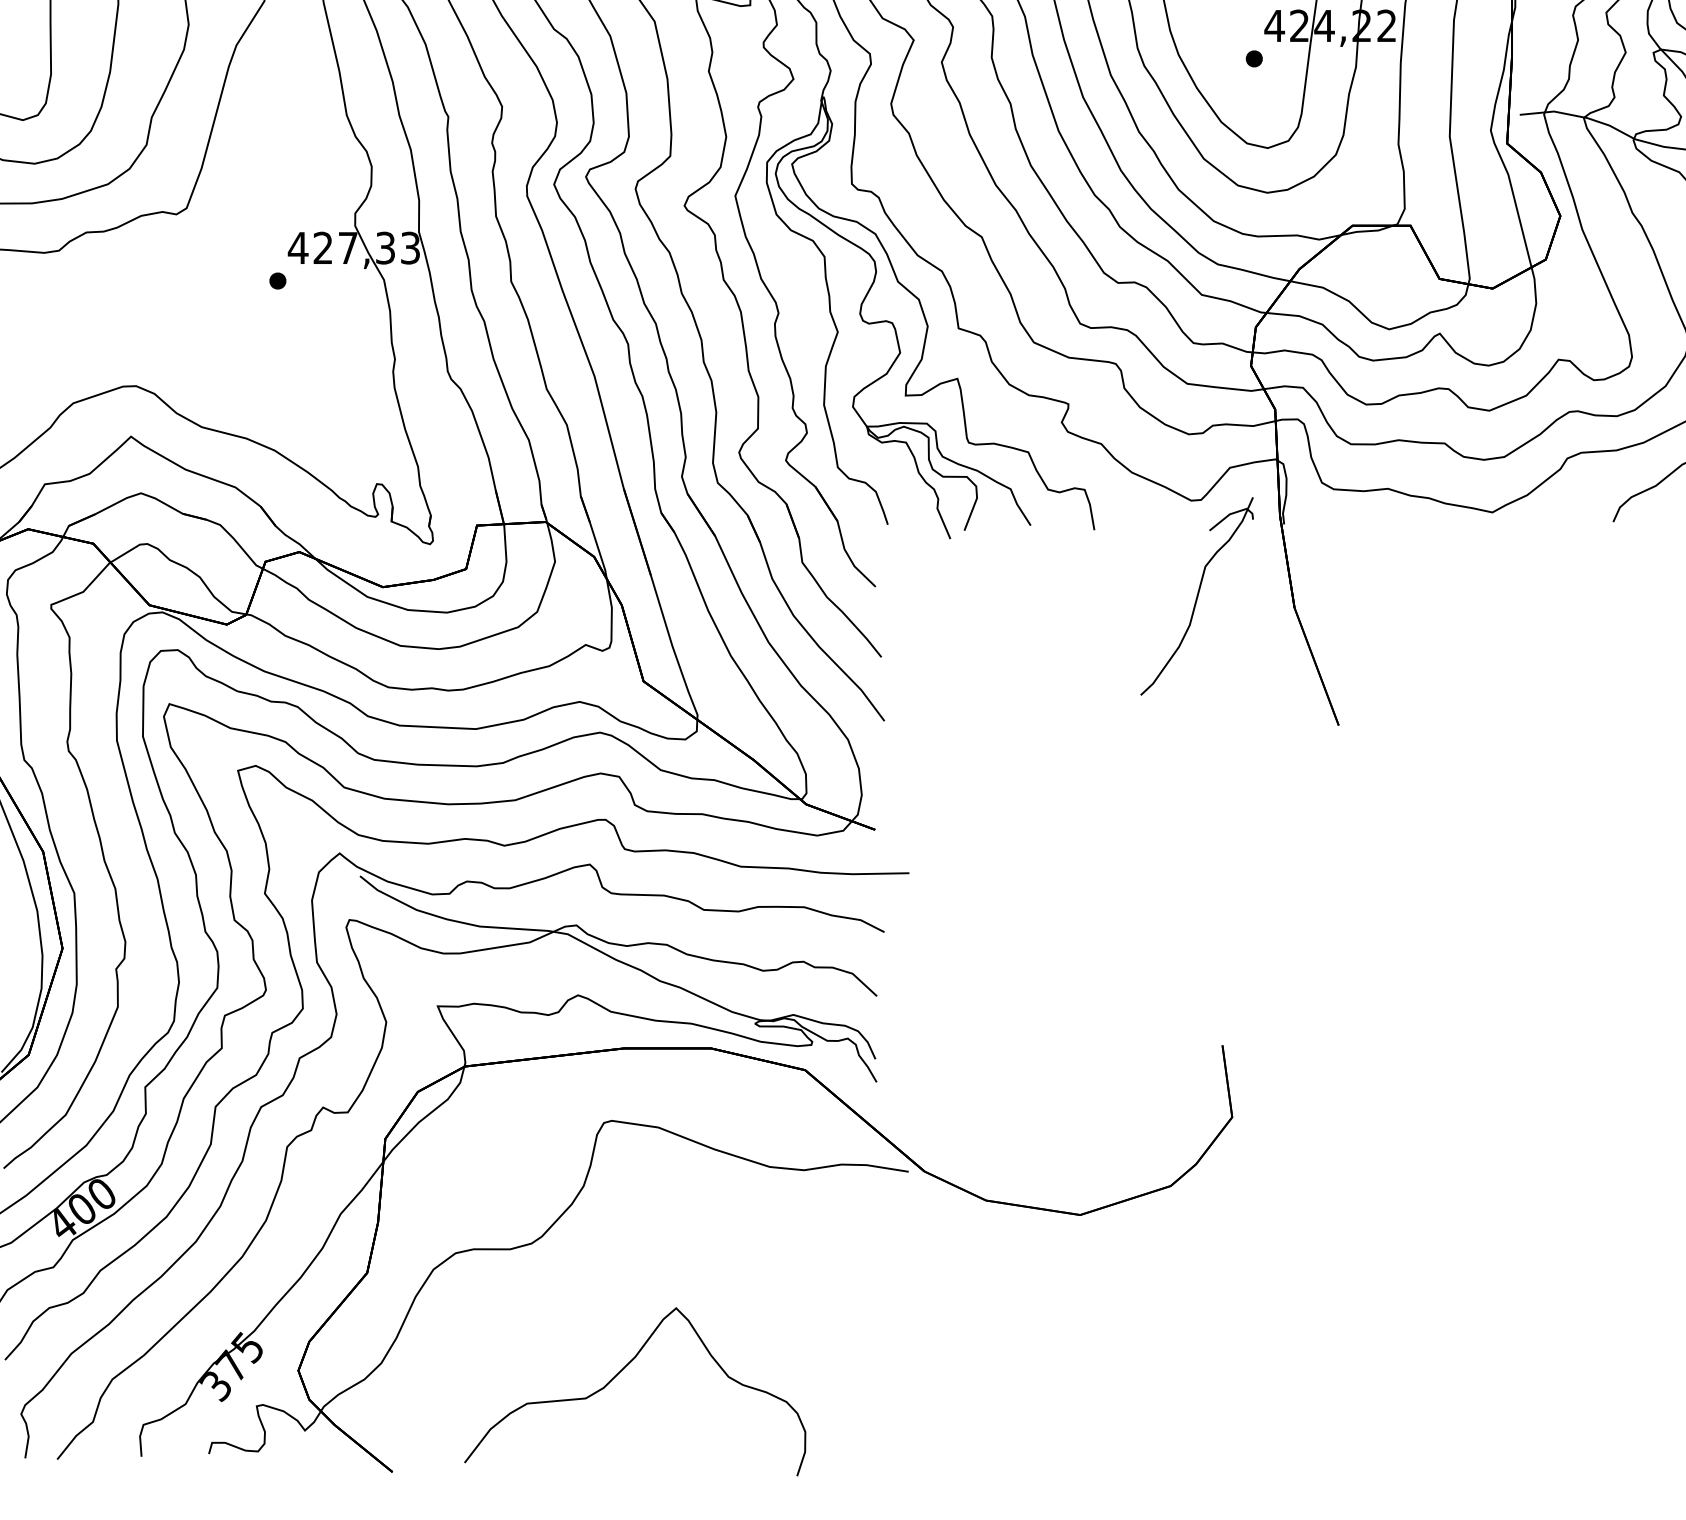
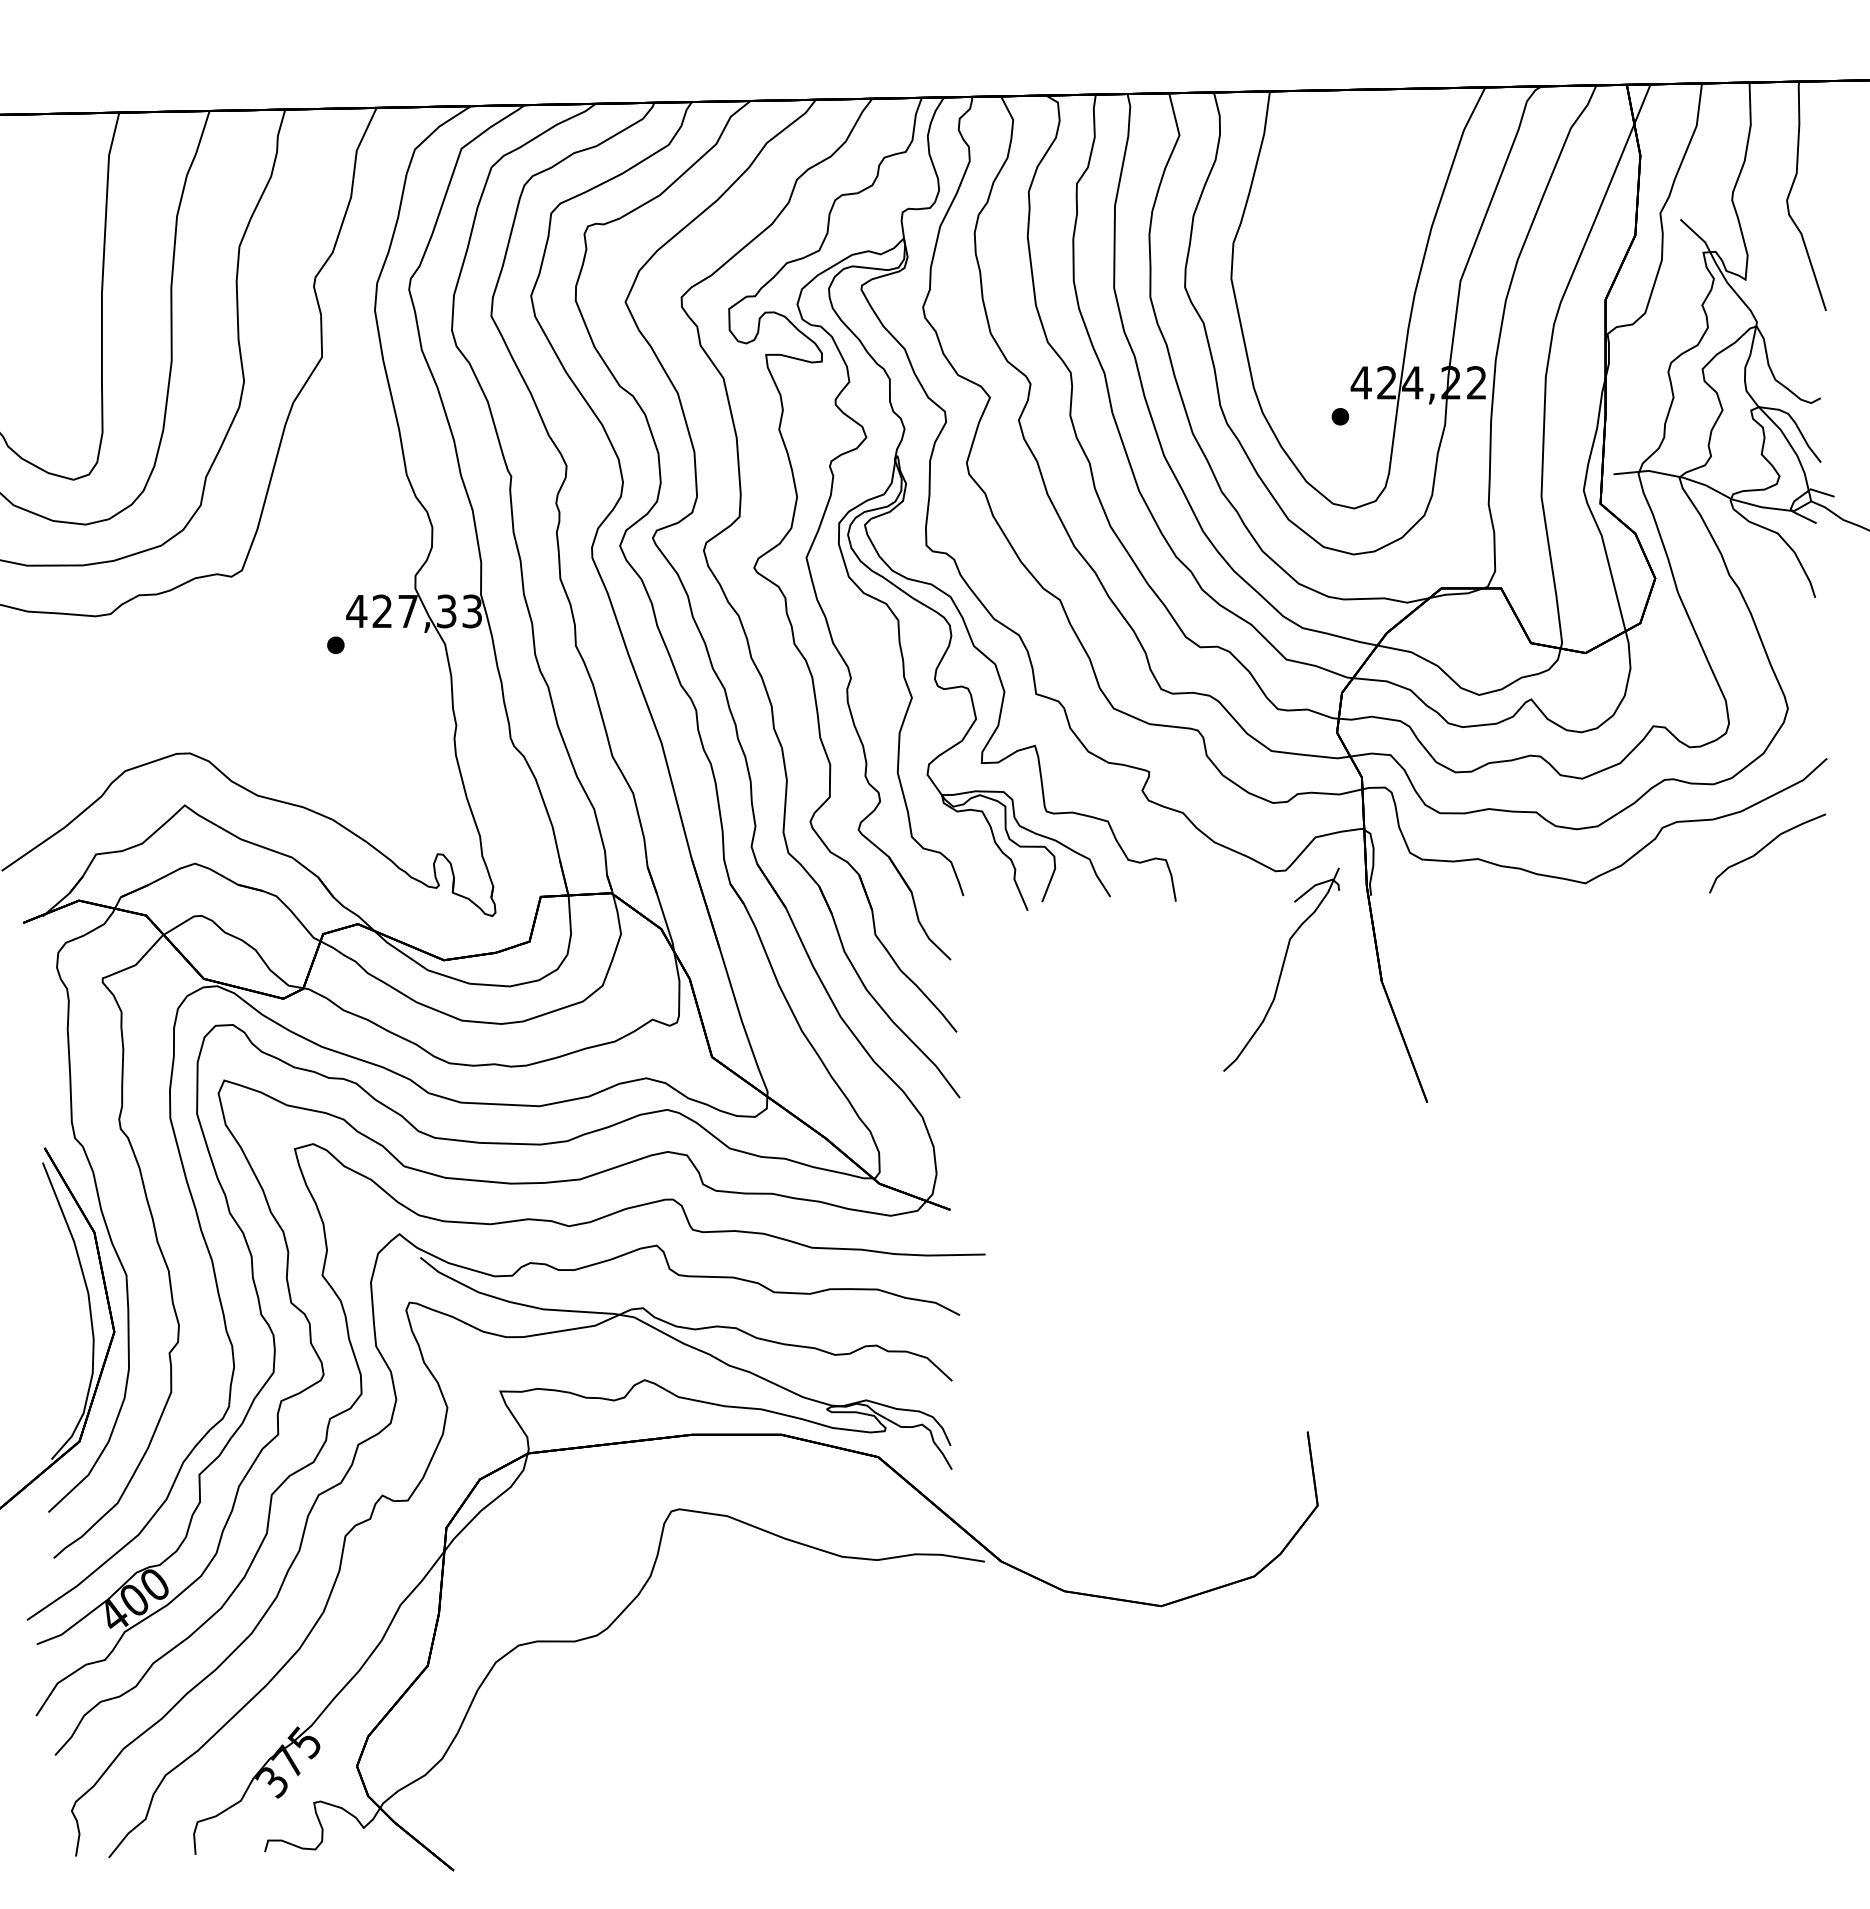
part: (618, 1374) -> (686, 1770), removed

